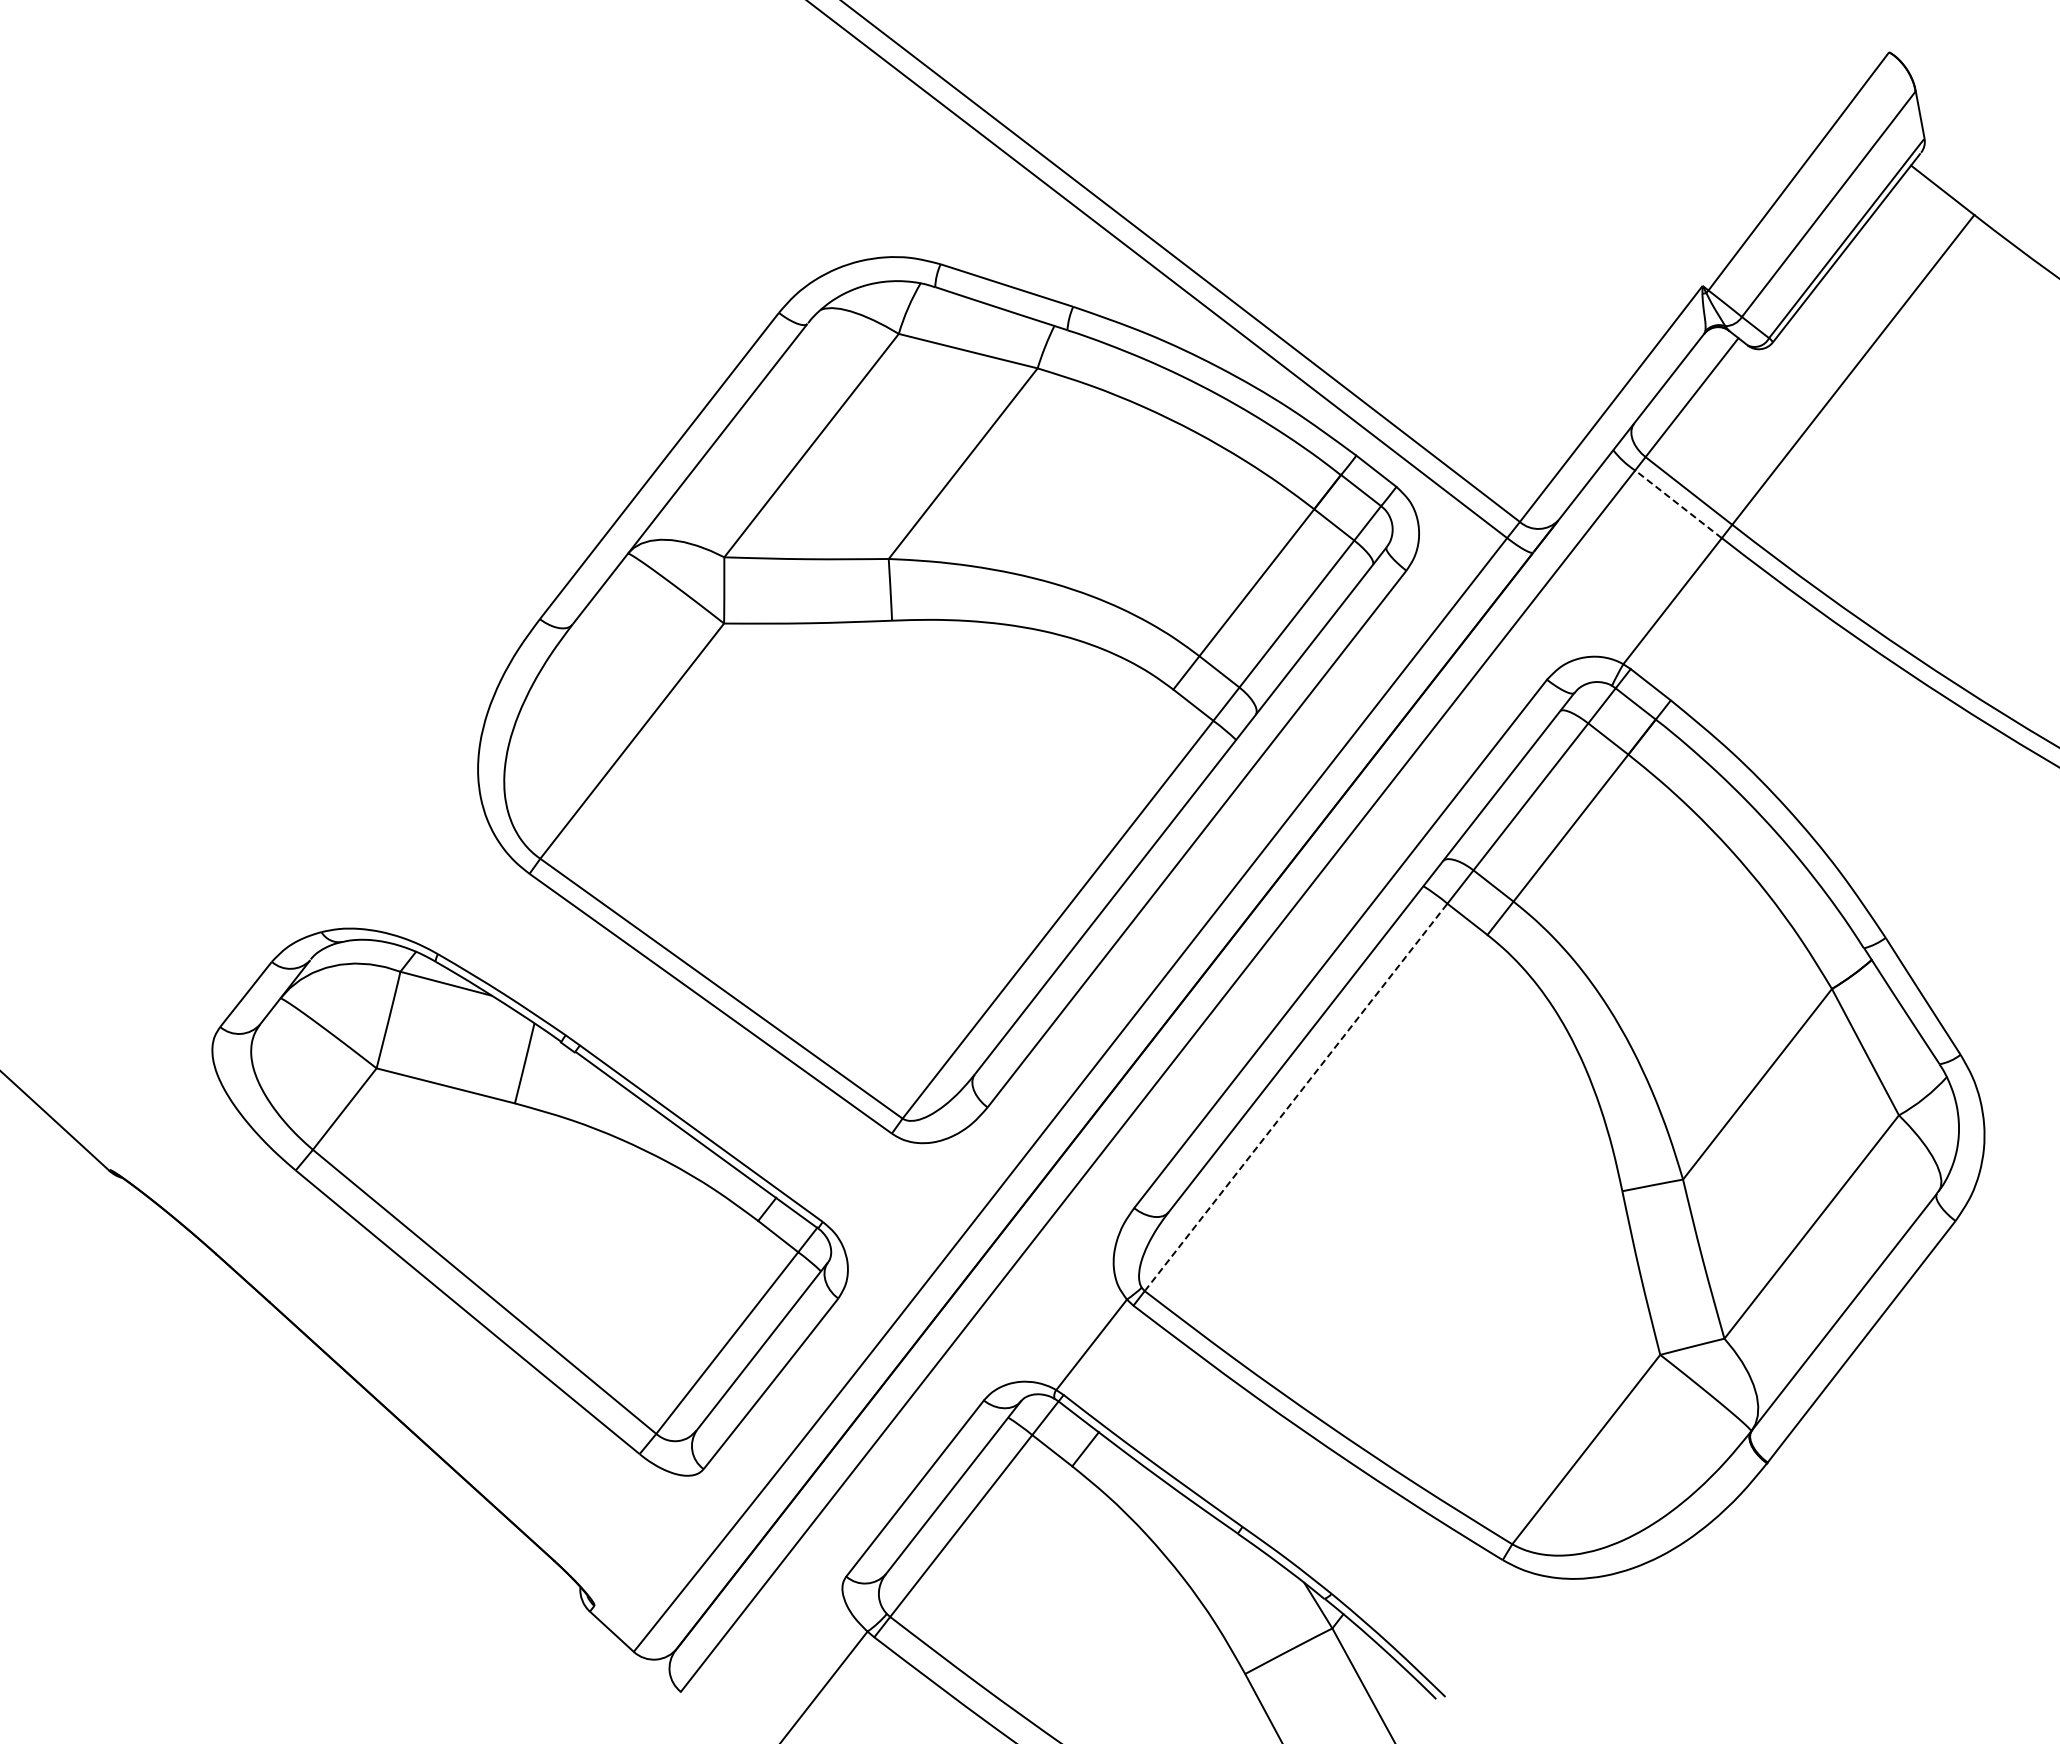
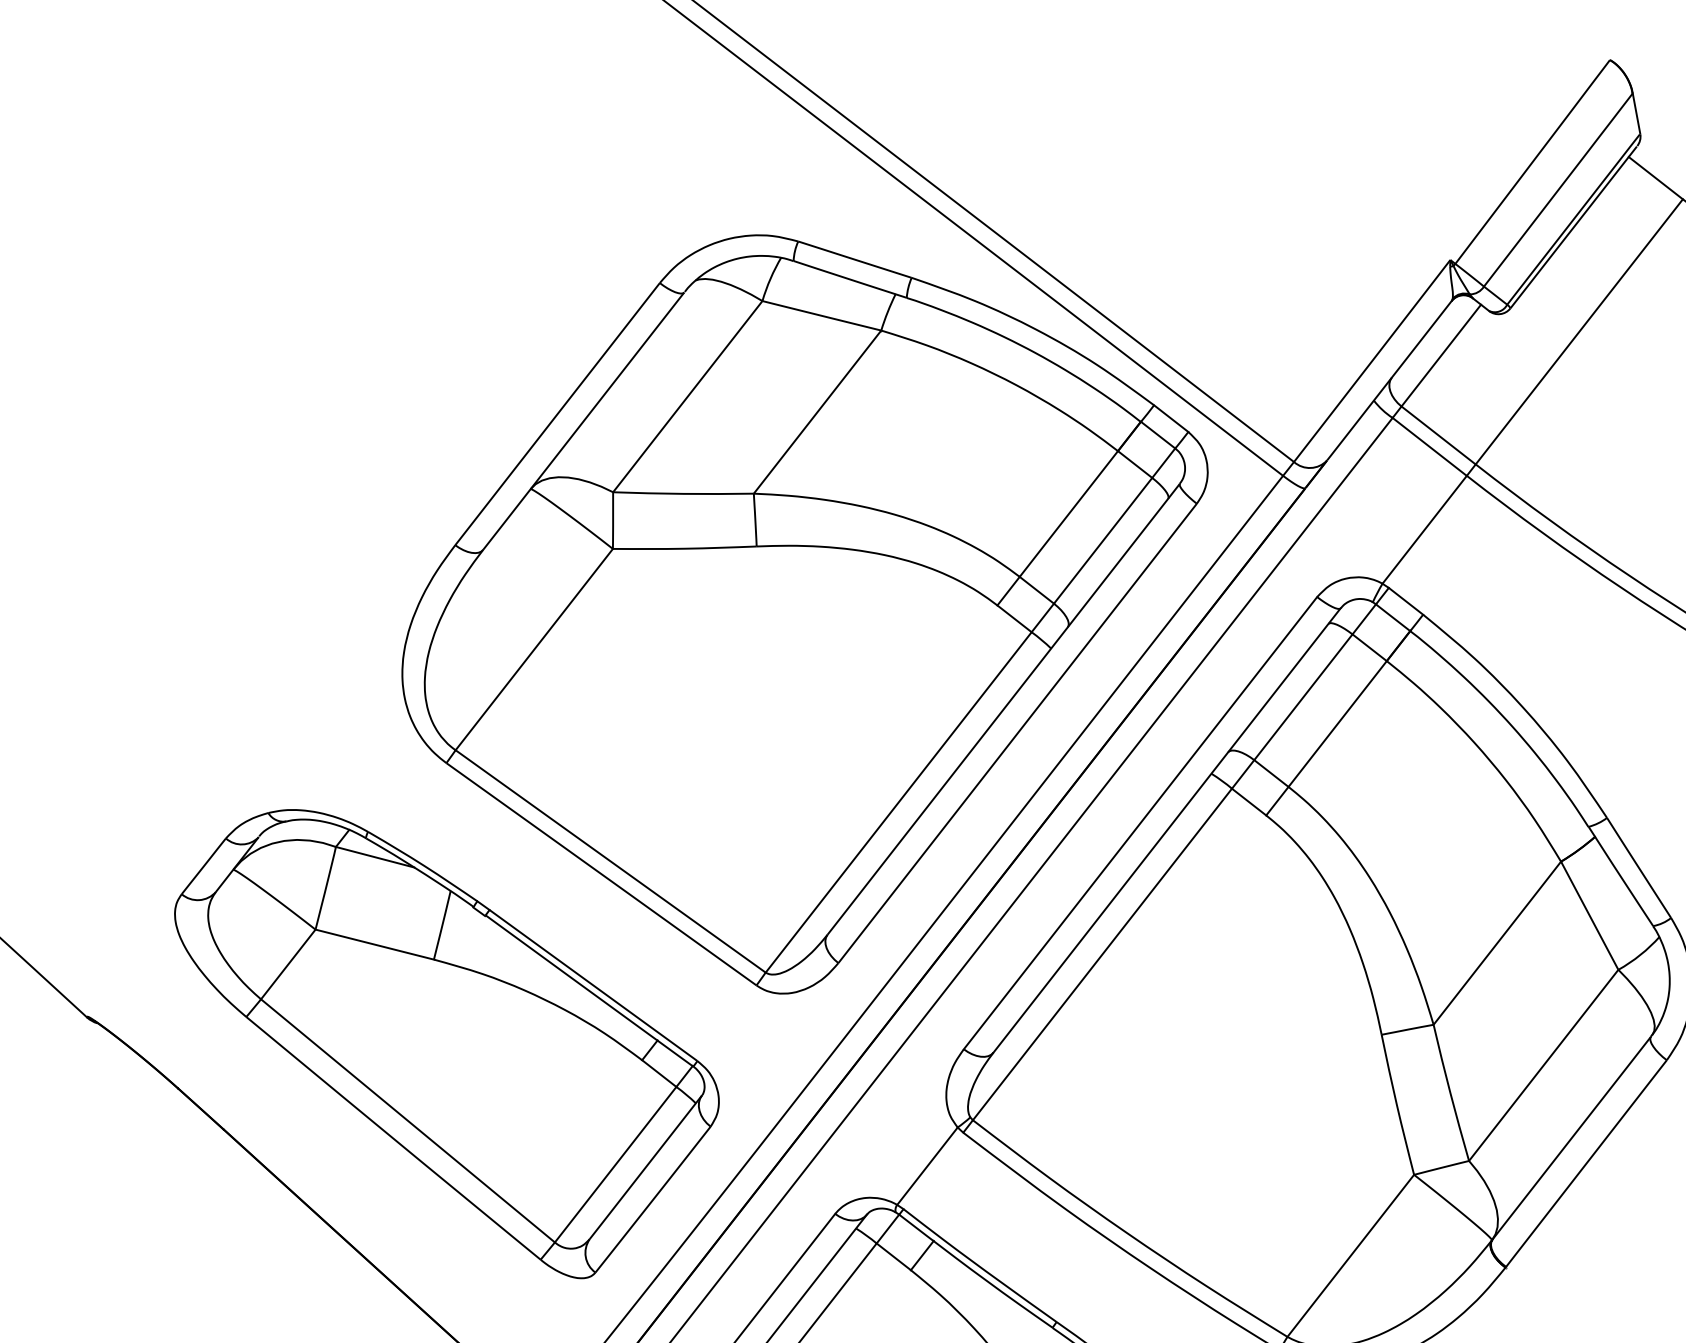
line: (1678, 504) -> (1429, 447), dashed -> solid
line: (1296, 1097) -> (1102, 954), dashed -> solid

